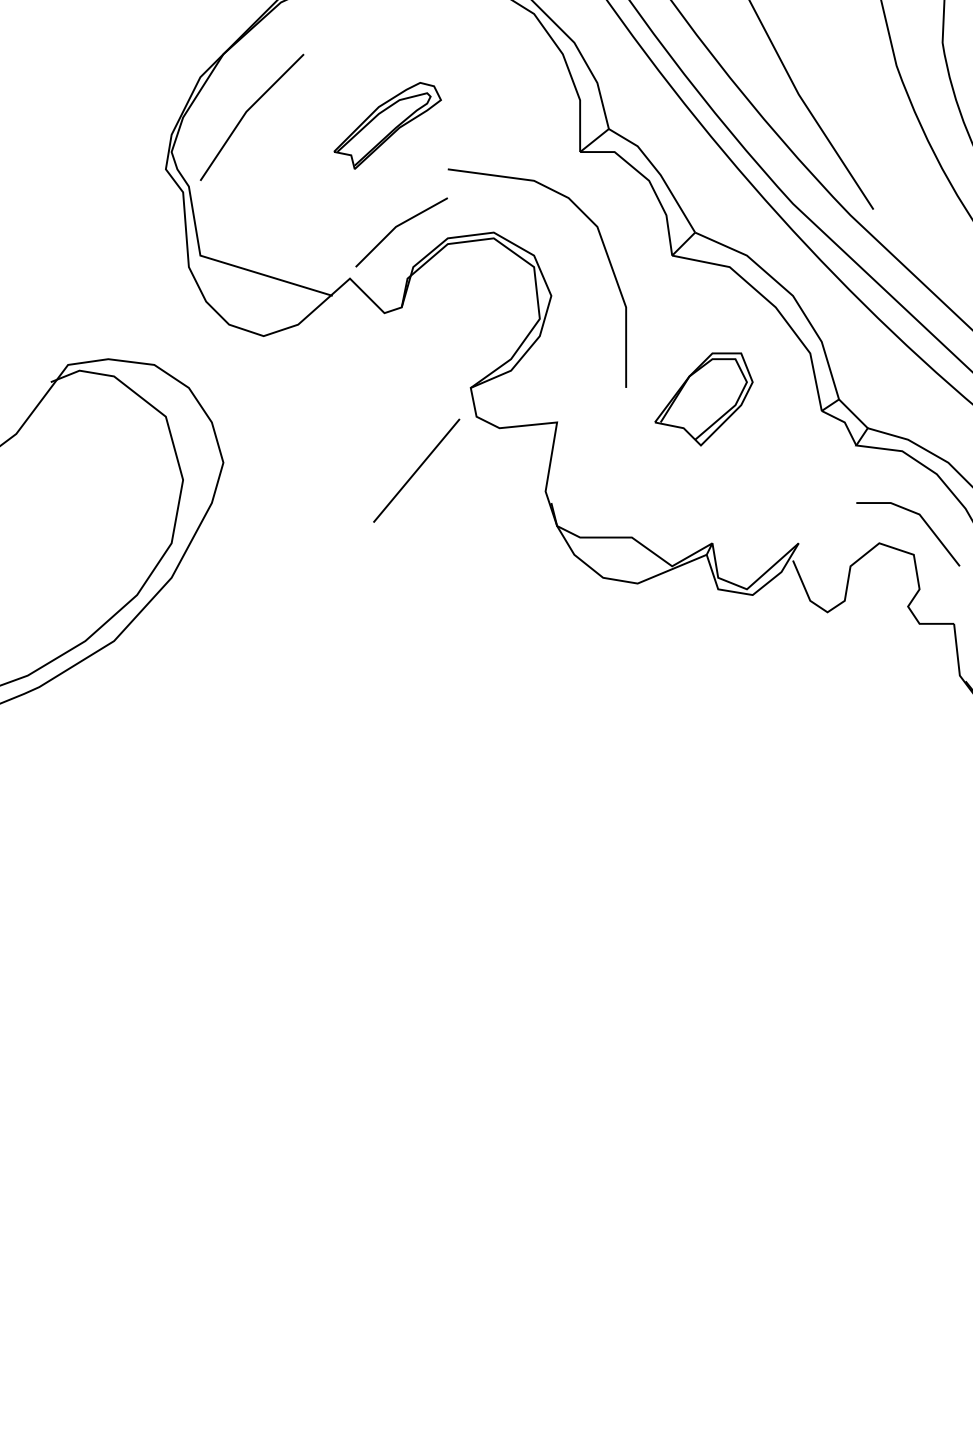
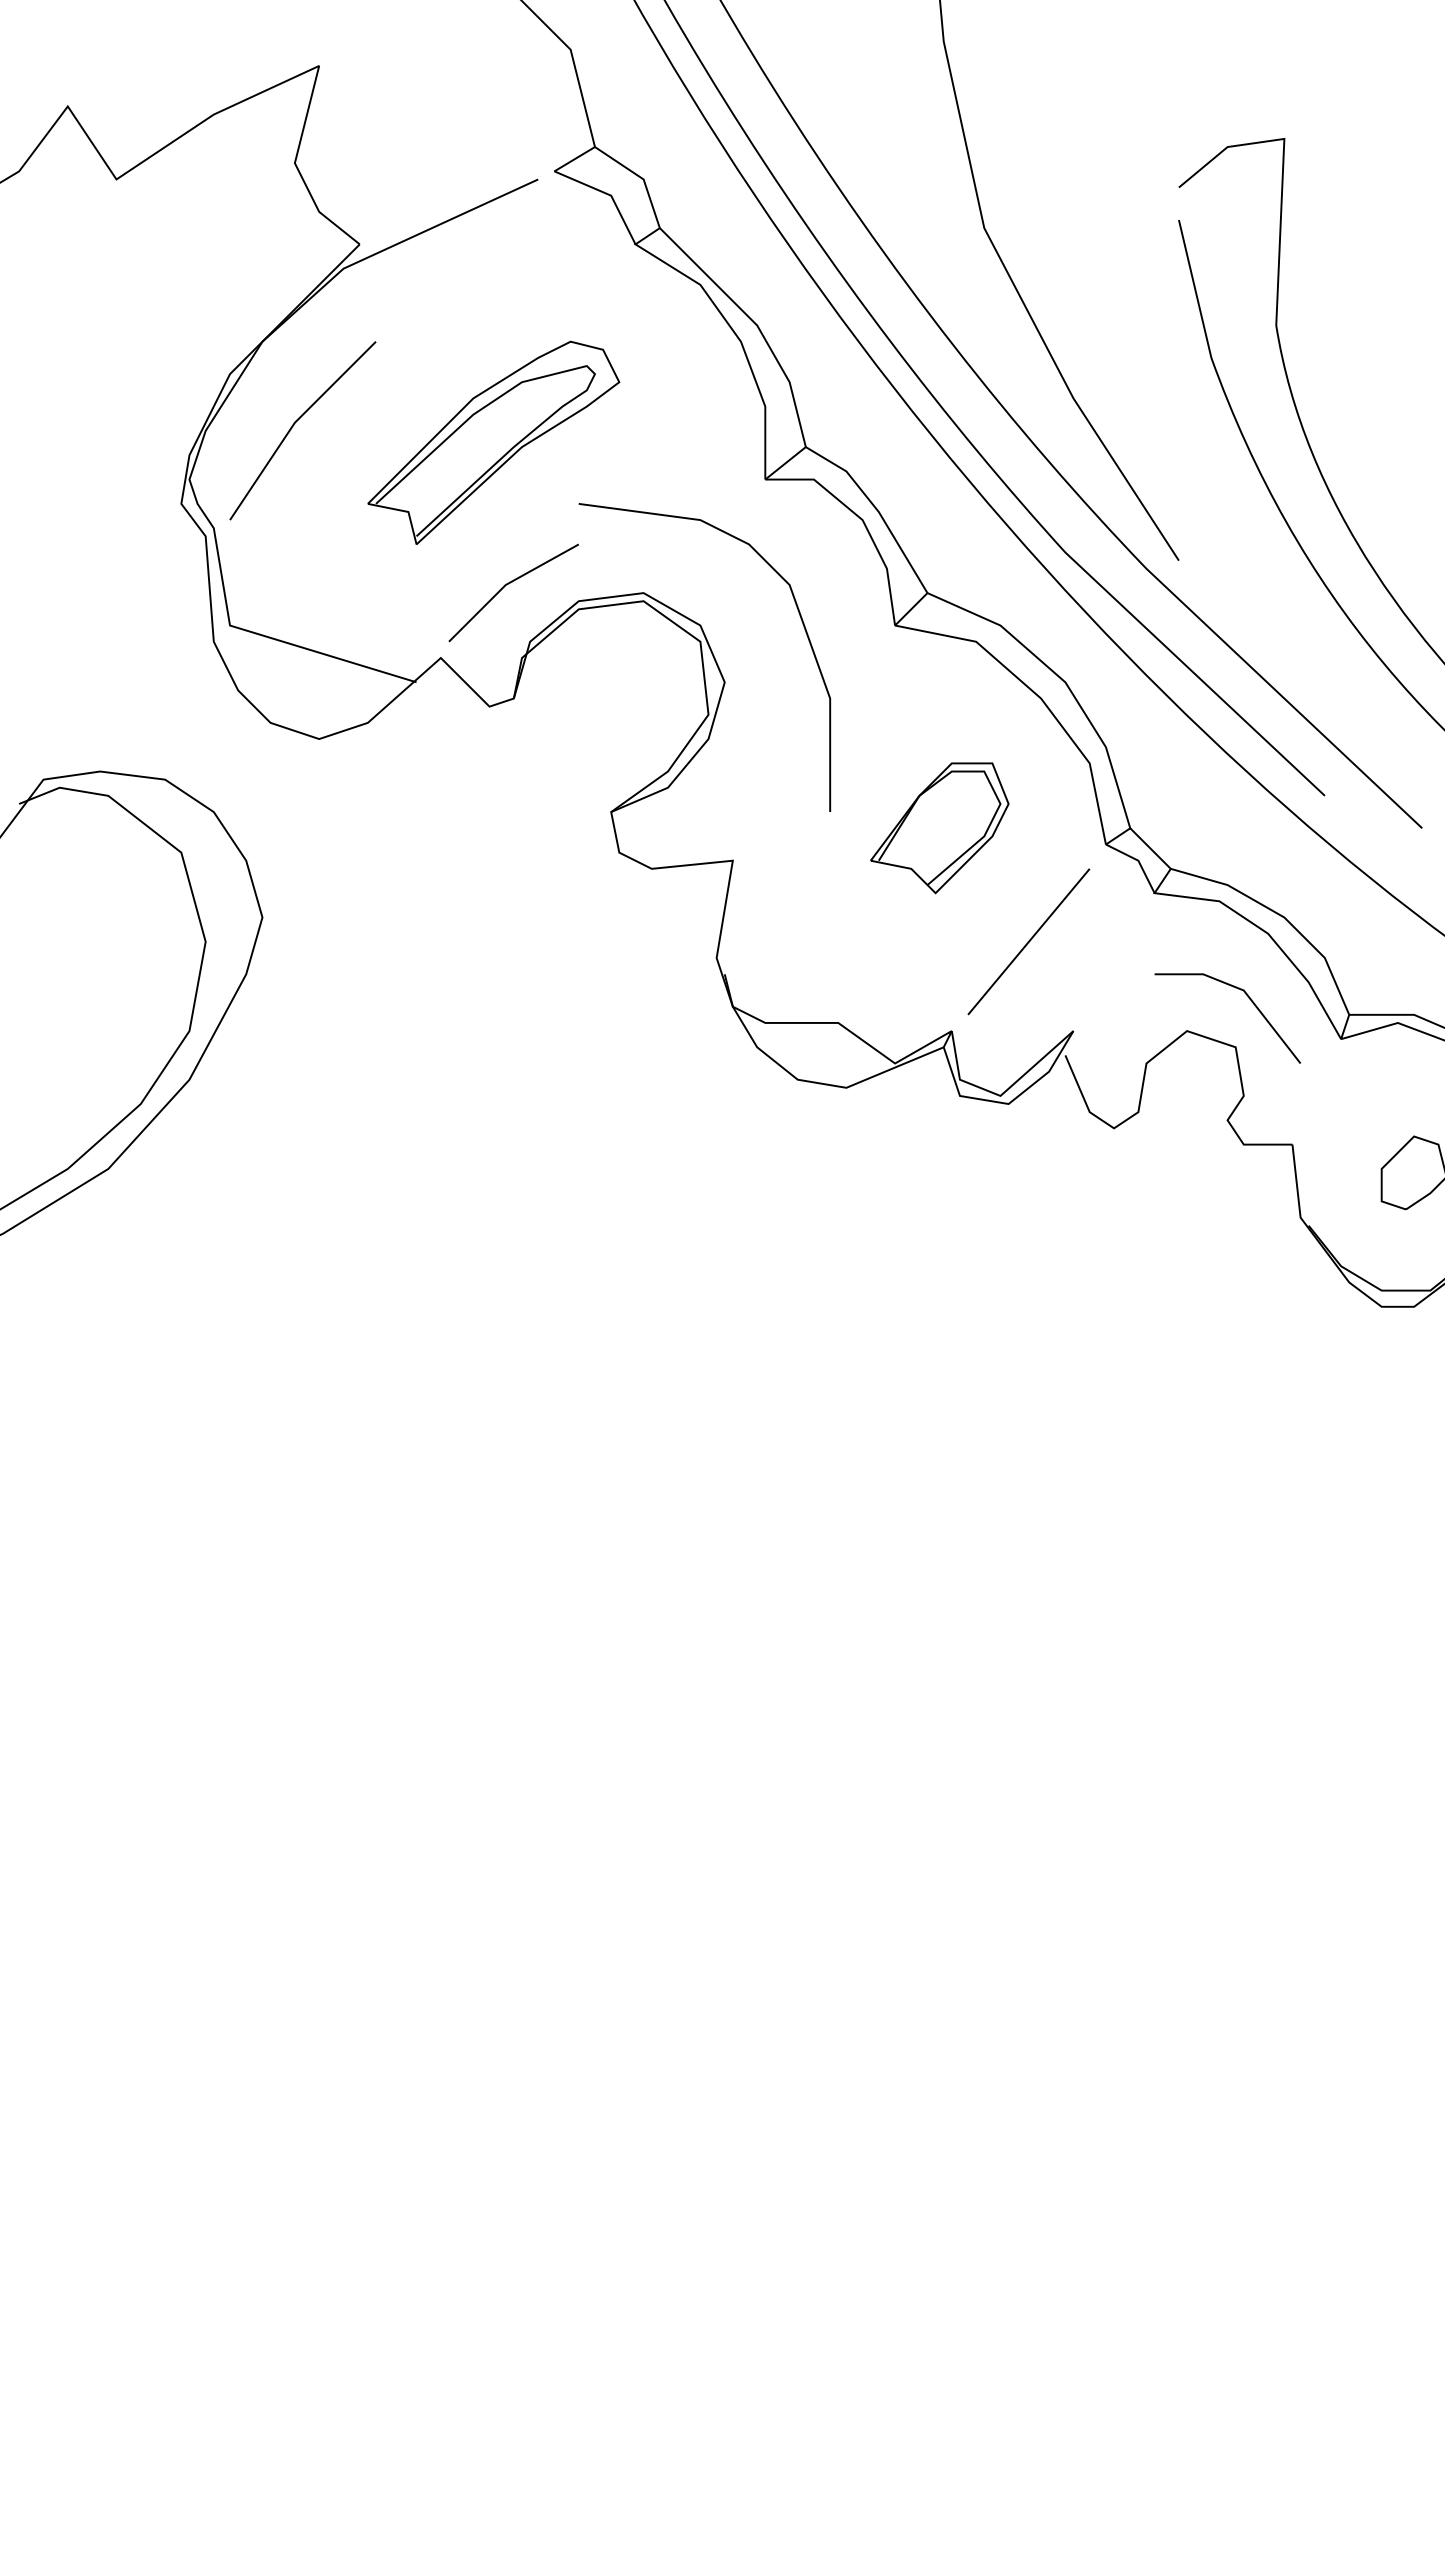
part: (387, 125) -> (493, 442), size x1.67
line: (416, 470) -> (1028, 941), moved

